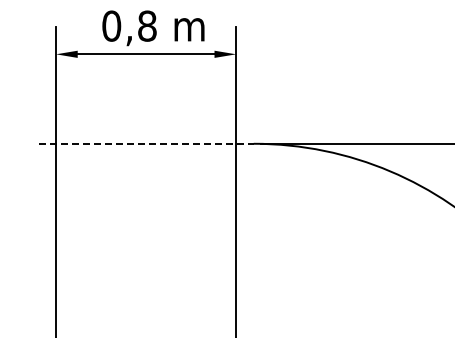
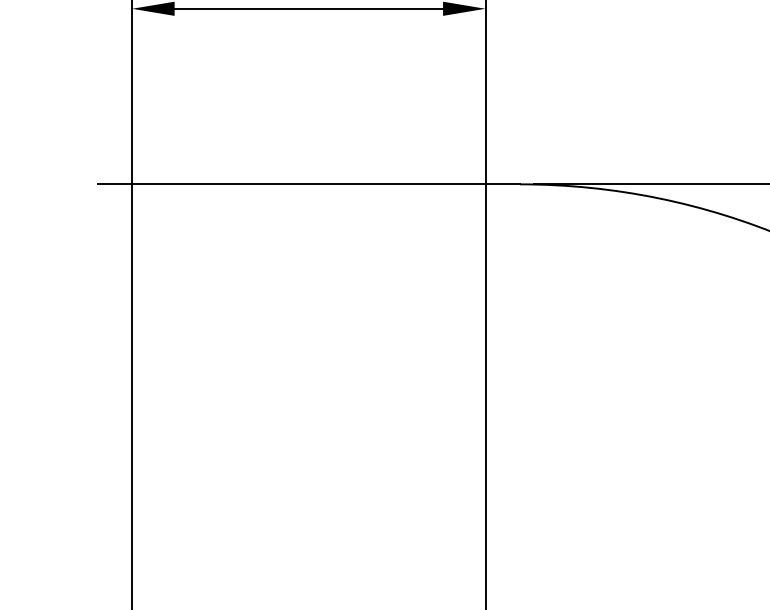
line: (146, 143) -> (309, 183), dashed -> solid

